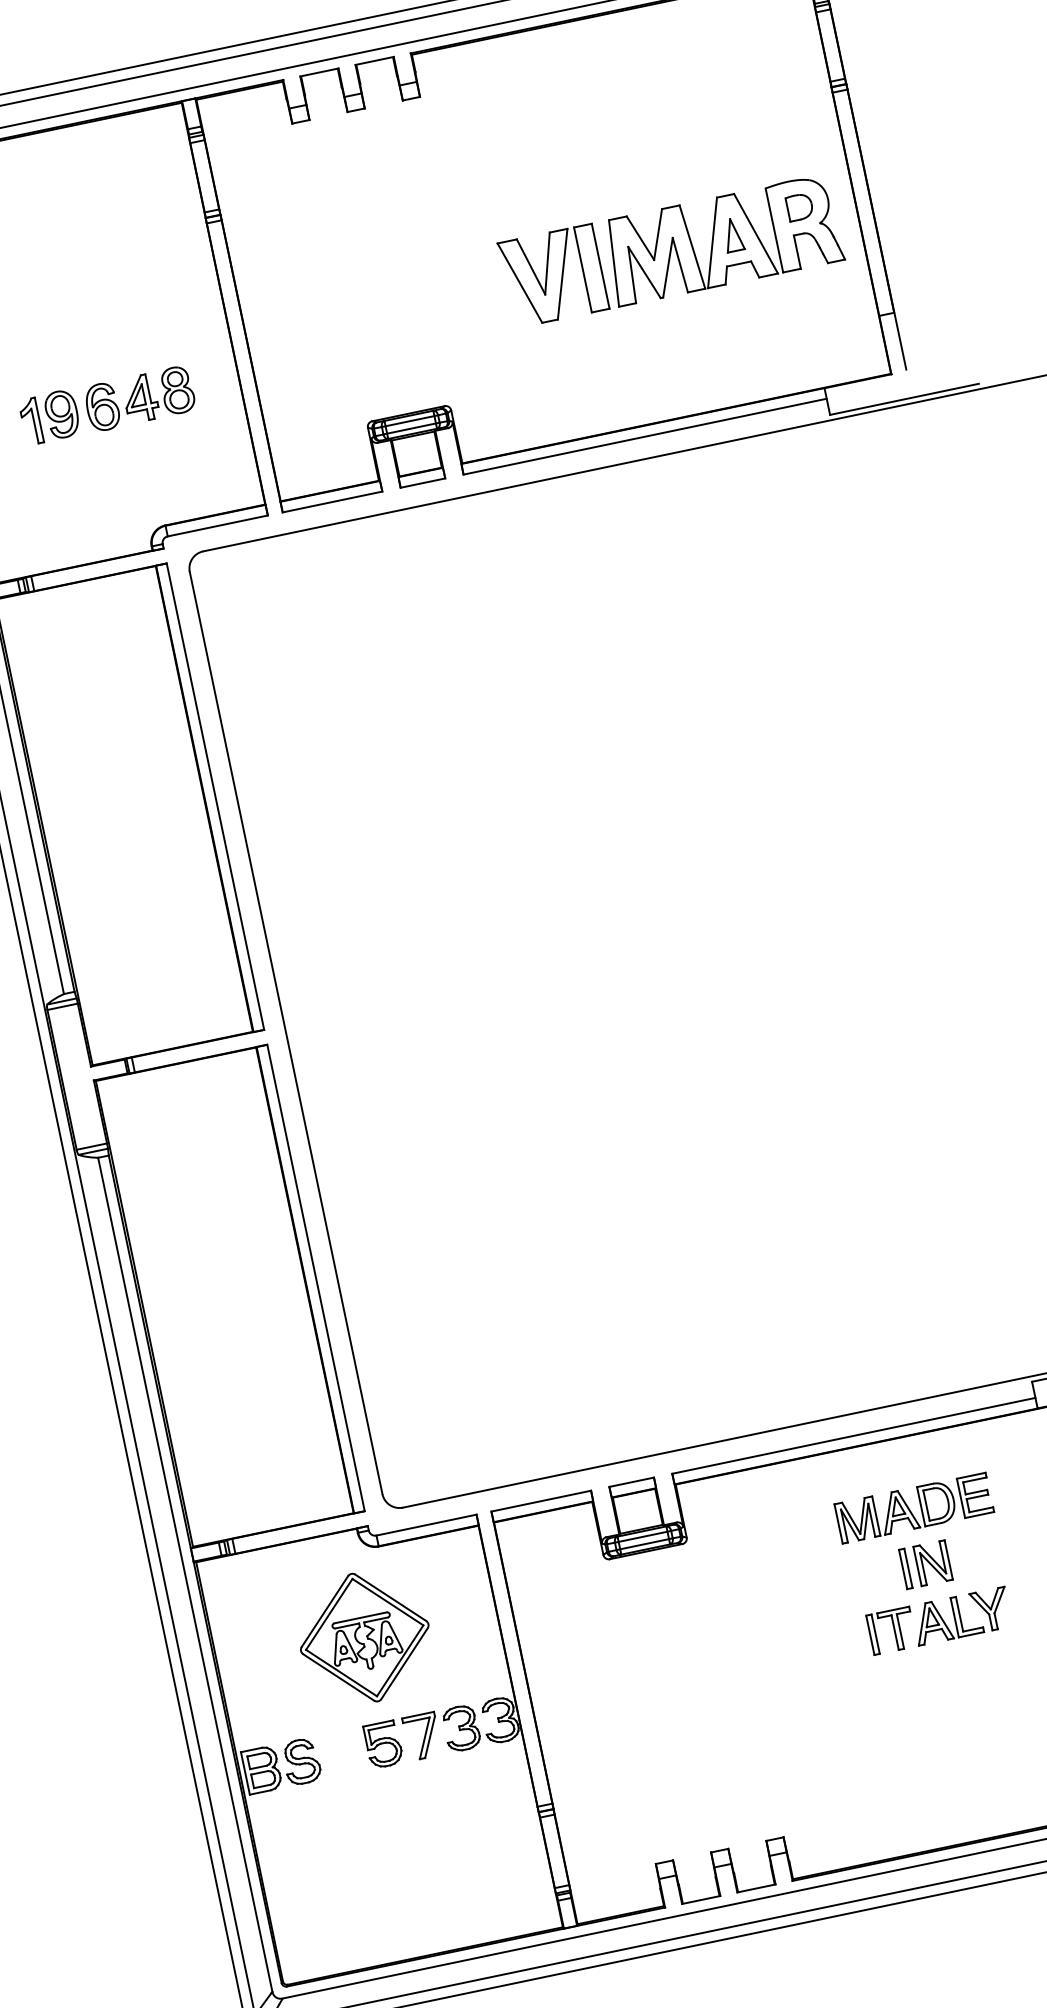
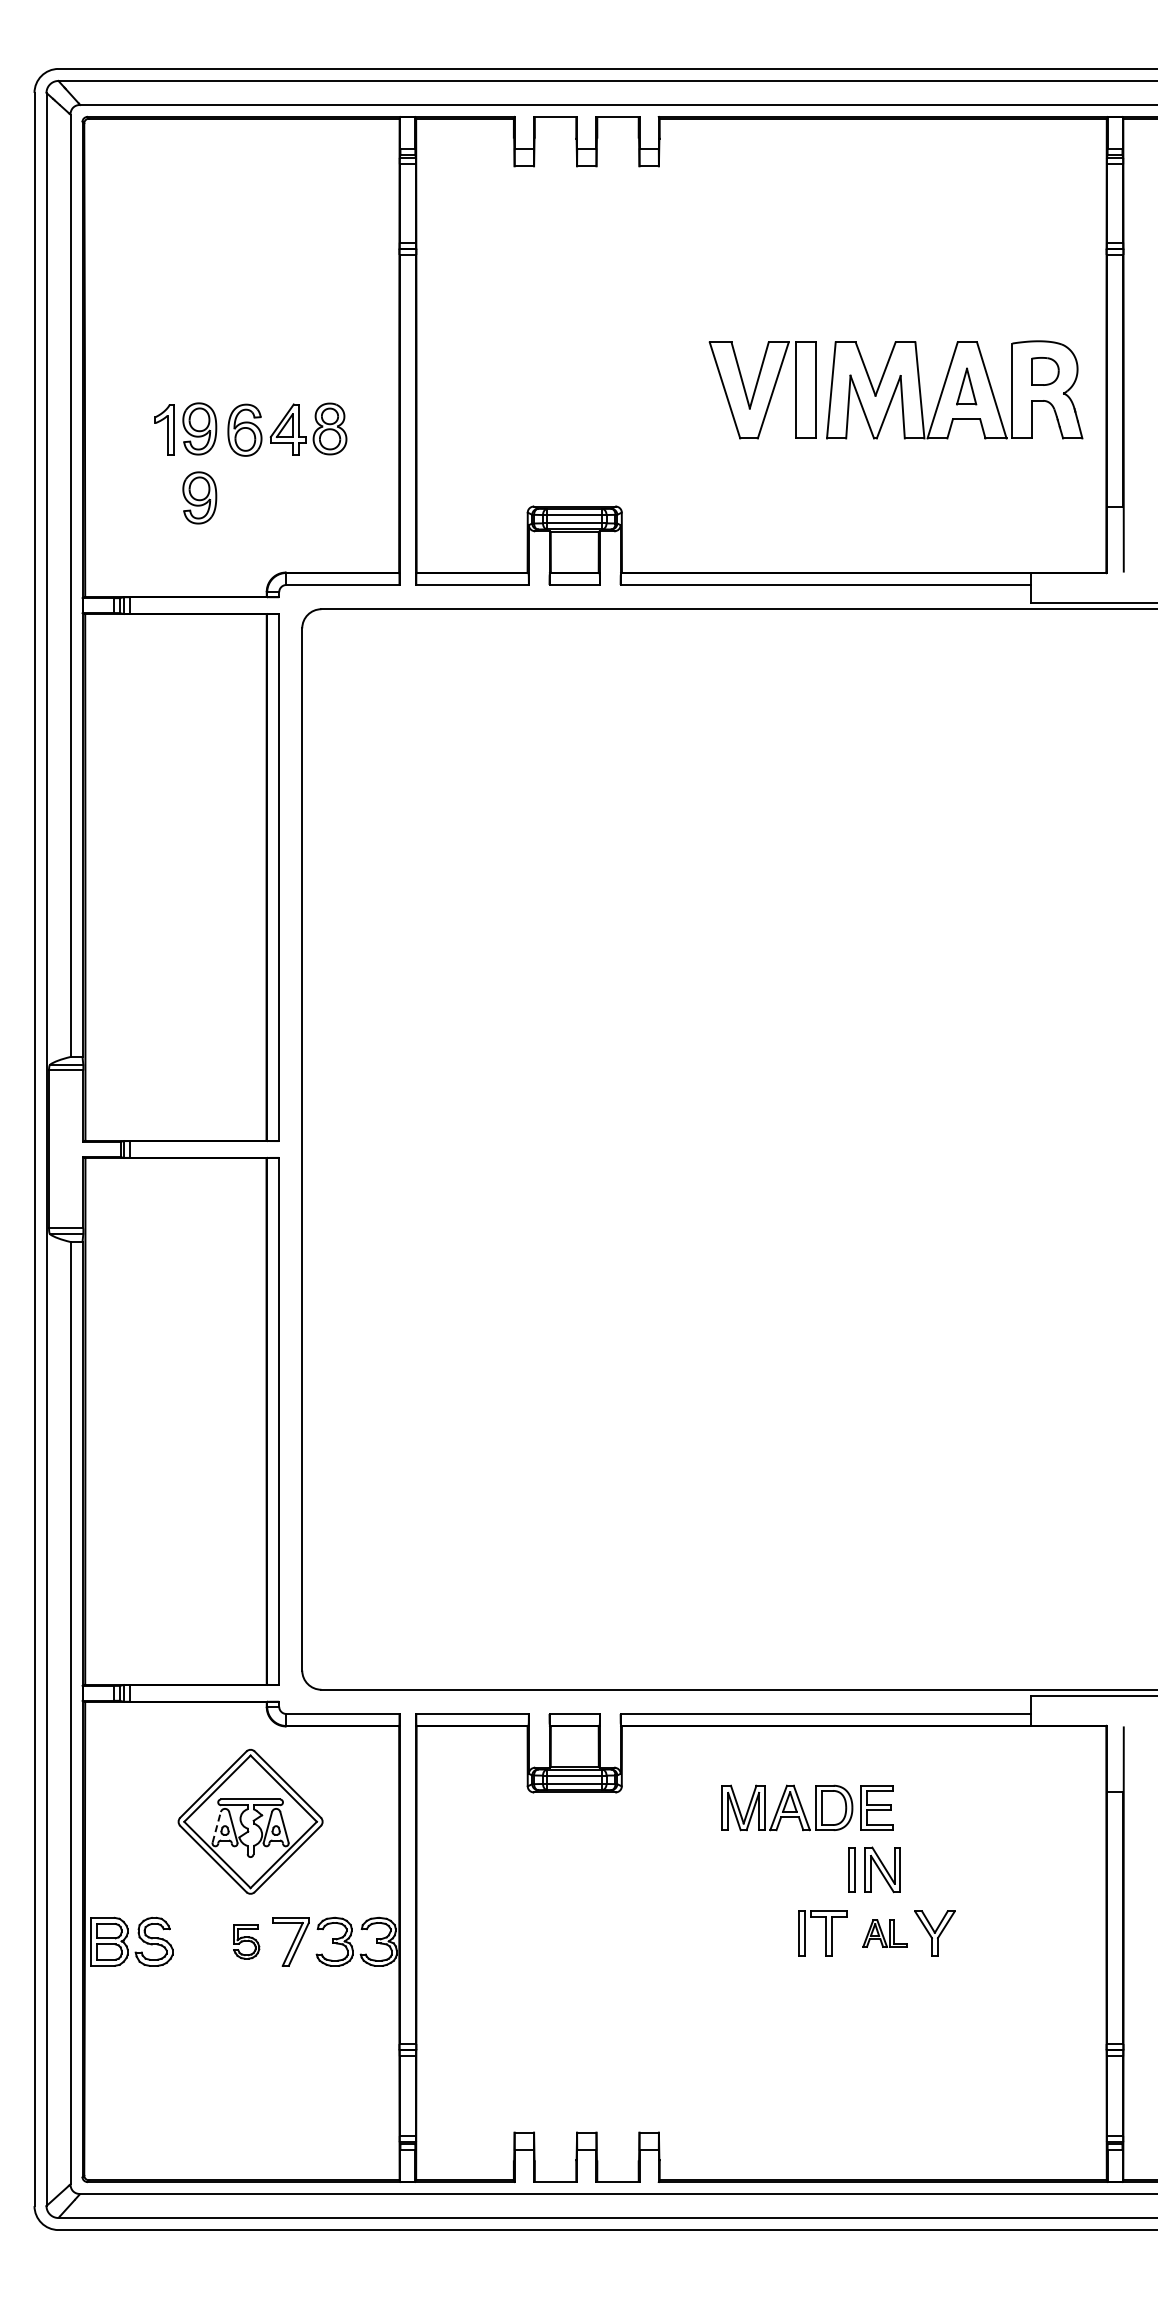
part: (74, 475) -> (199, 497), added
part: (913, 1507) -> (807, 1807), moved
part: (946, 1619) -> (884, 1933), size x0.6
line: (335, 1648) -> (216, 1827), solid -> dashed
part: (383, 1744) -> (246, 1941), size x0.7

